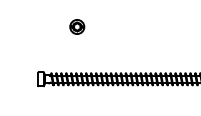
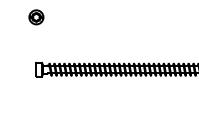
part: (77, 26) -> (36, 16), moved

